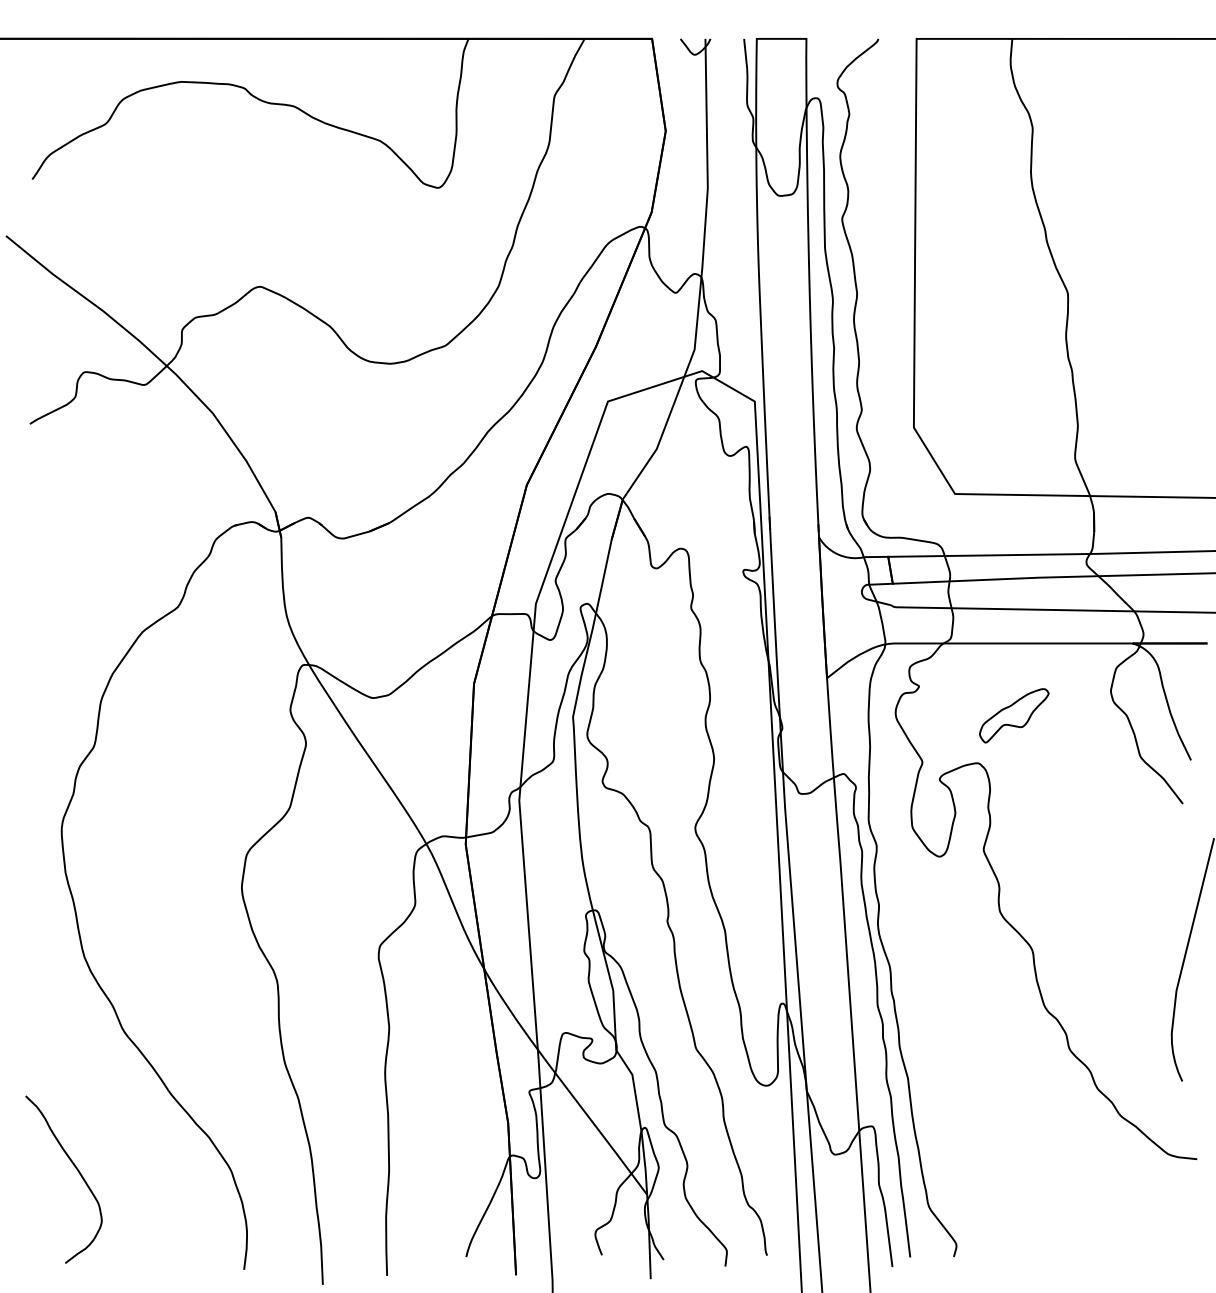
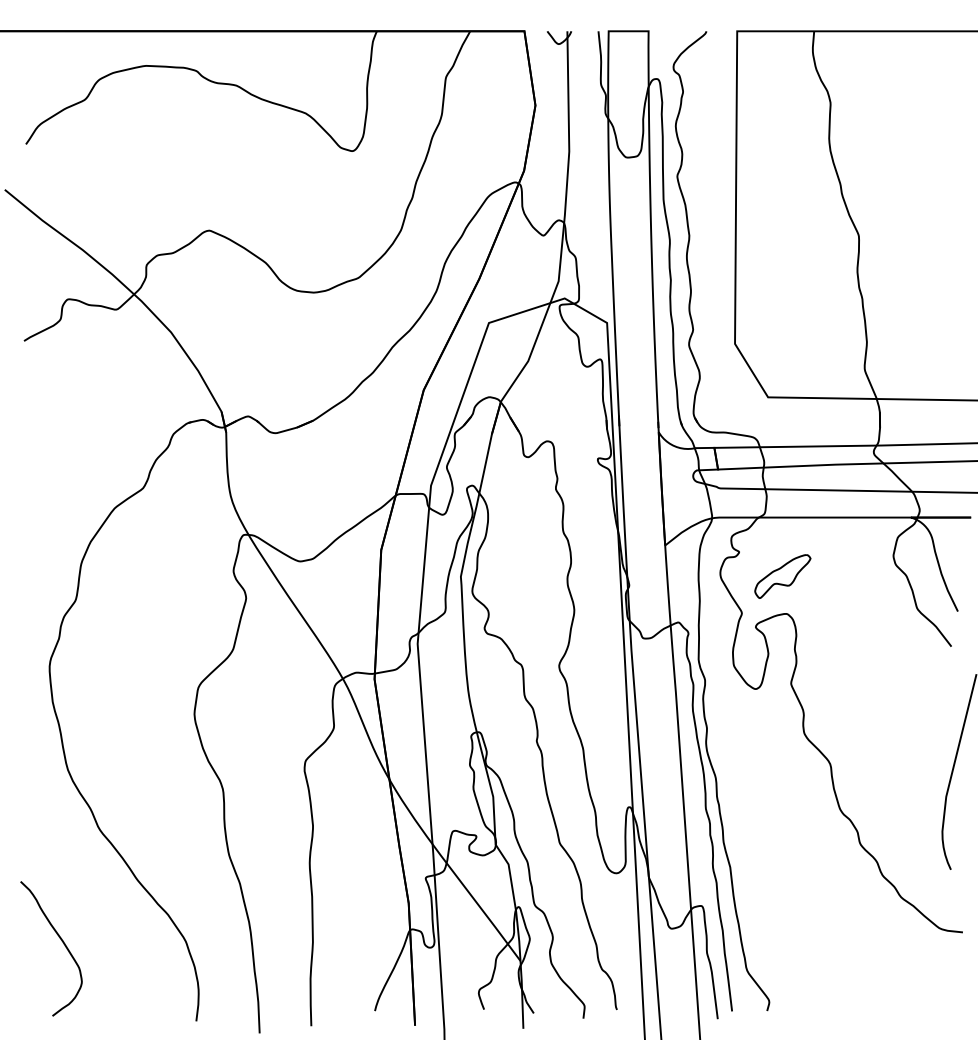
part: (1014, 715) -> (782, 576), moved

